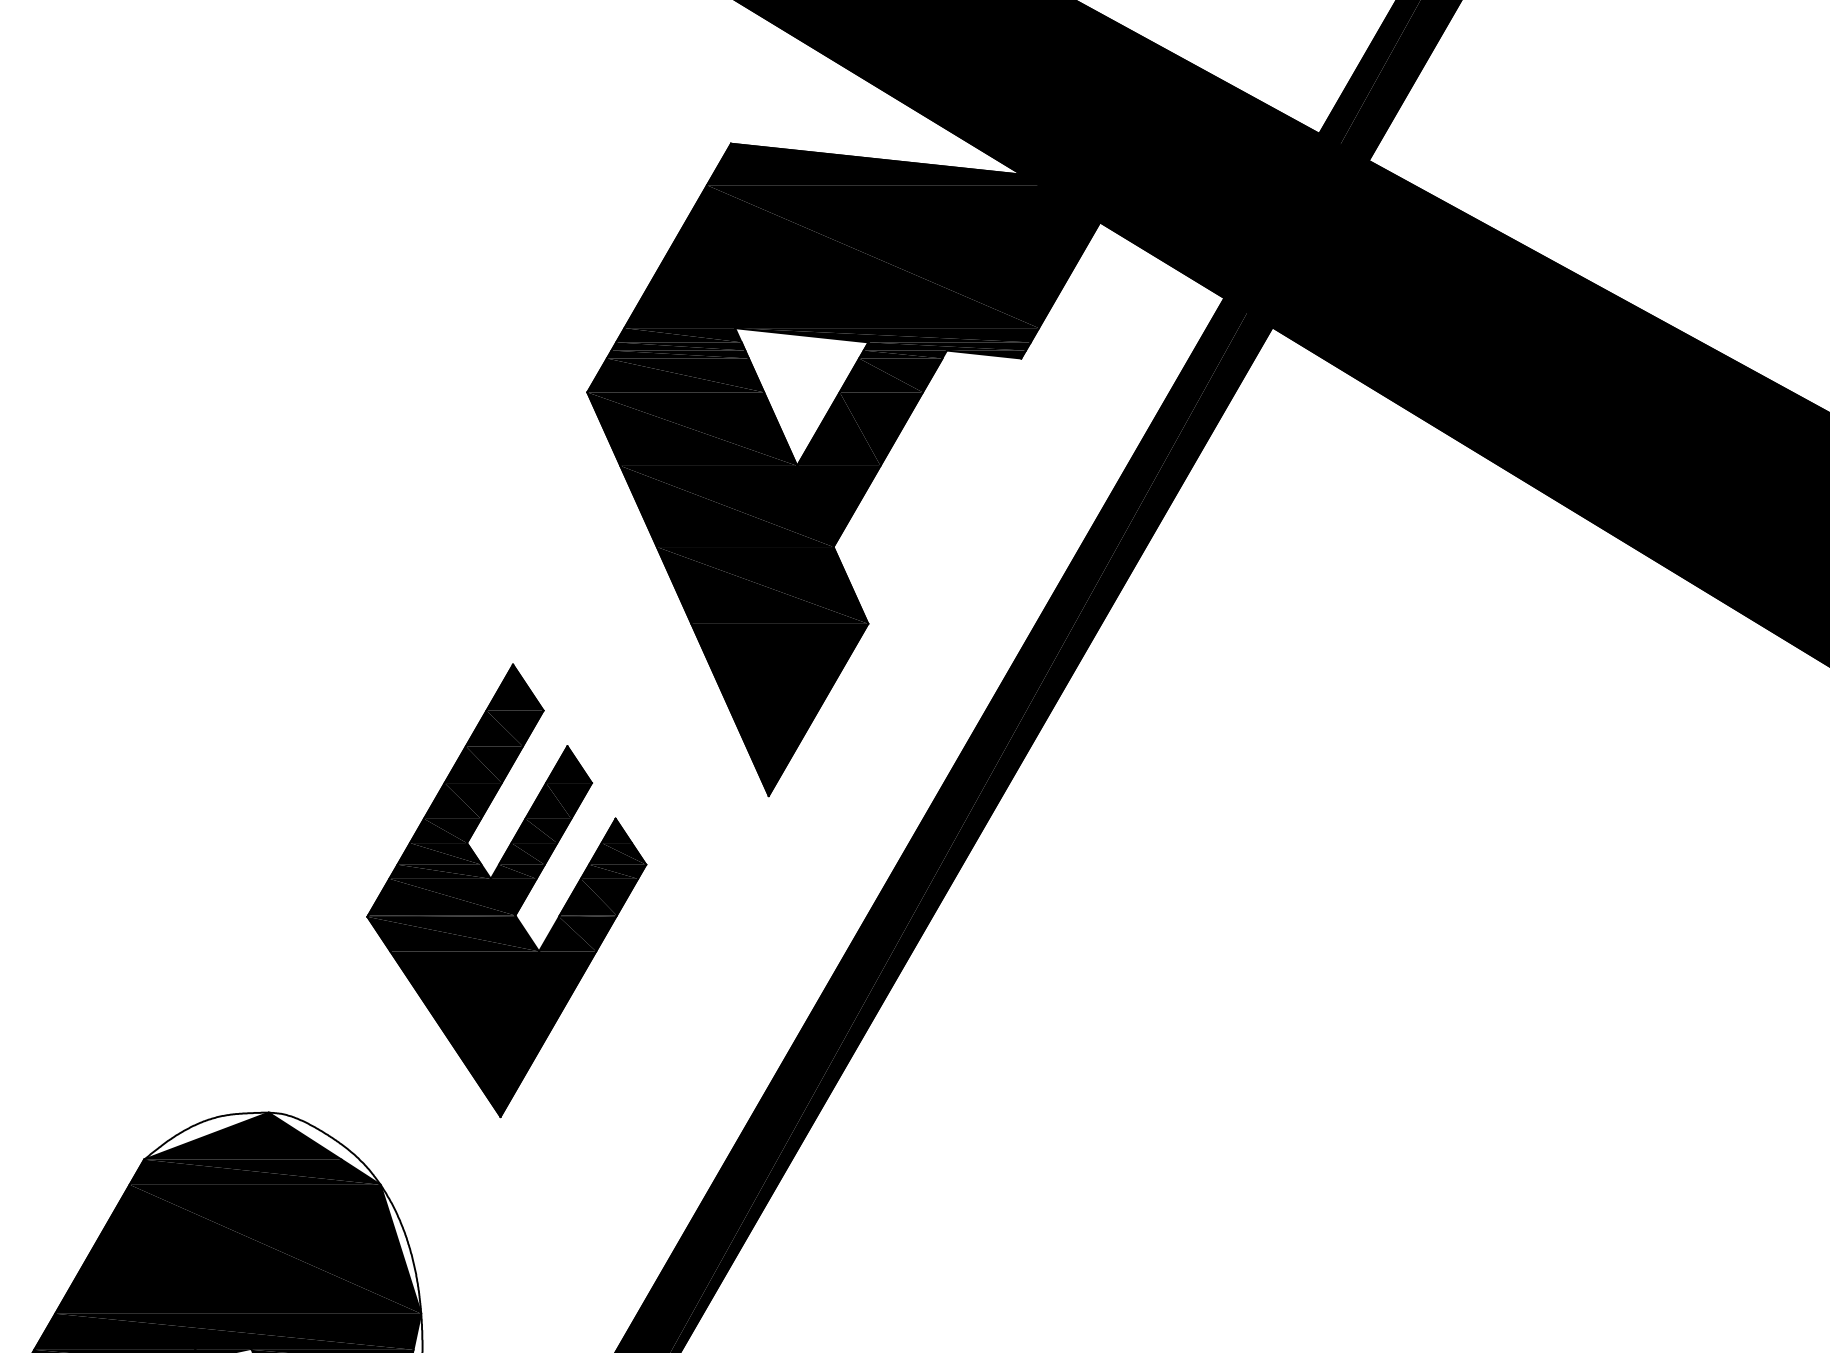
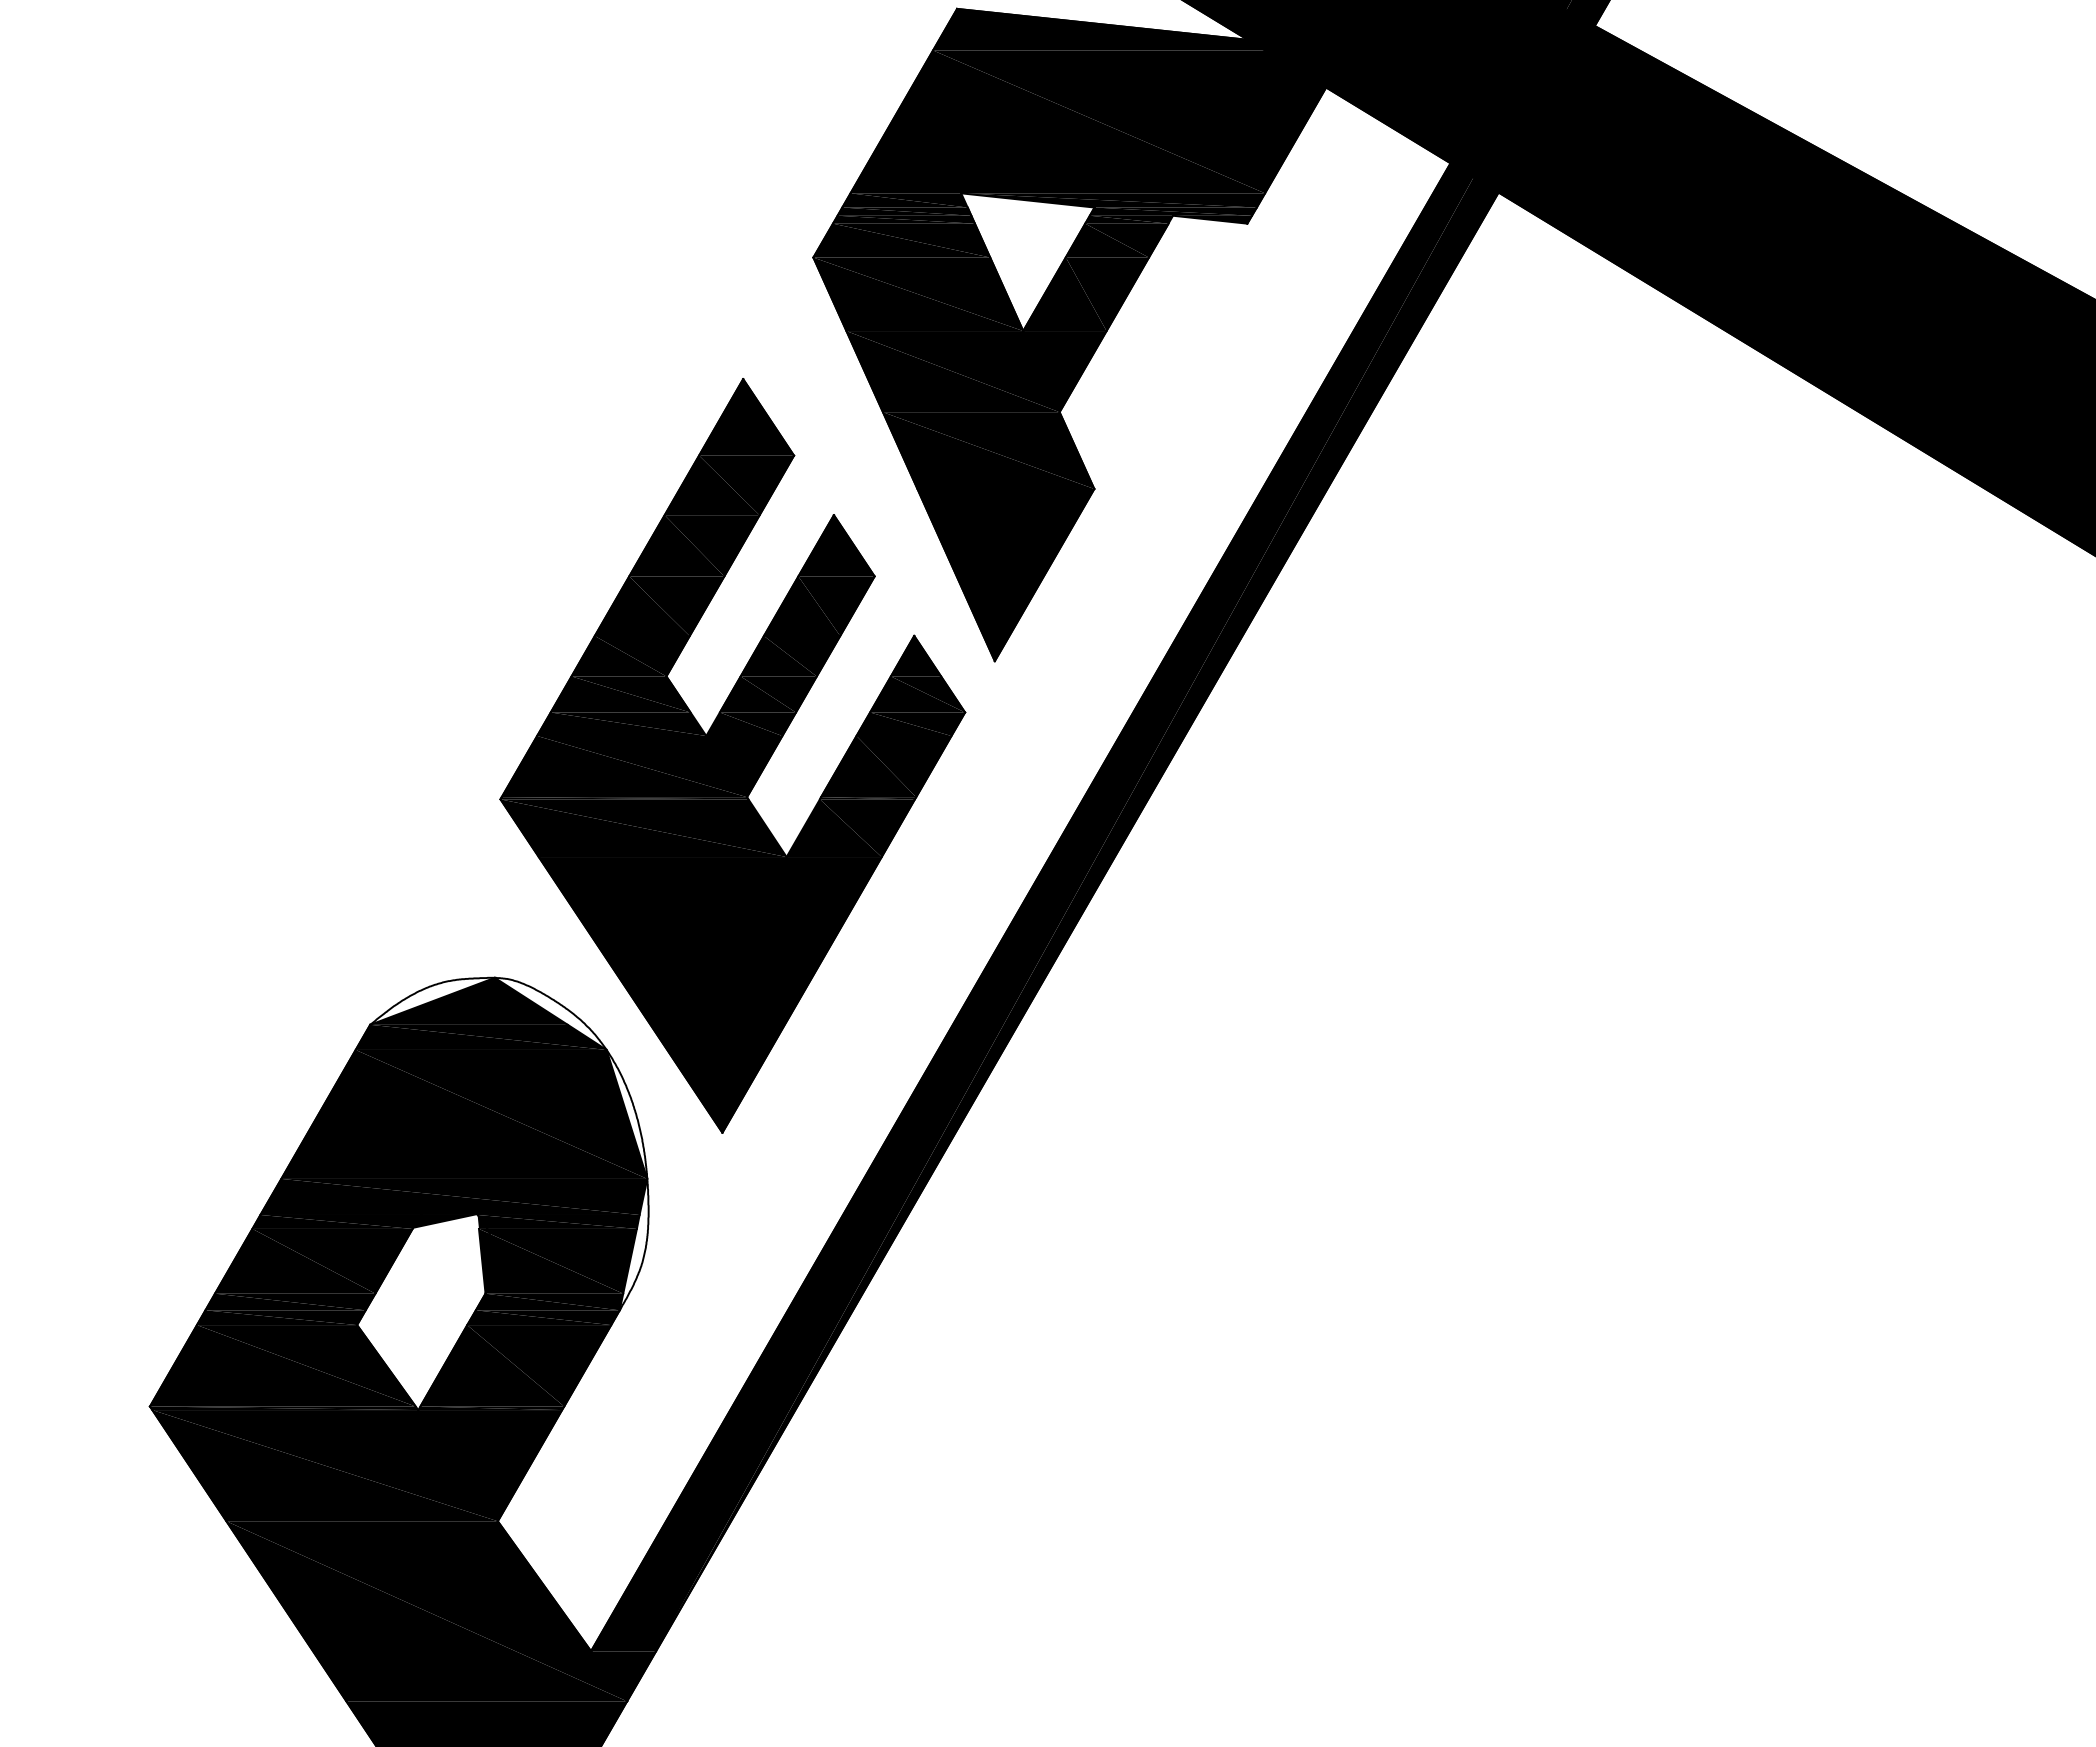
part: (506, 890) -> (732, 755), size x1.67

